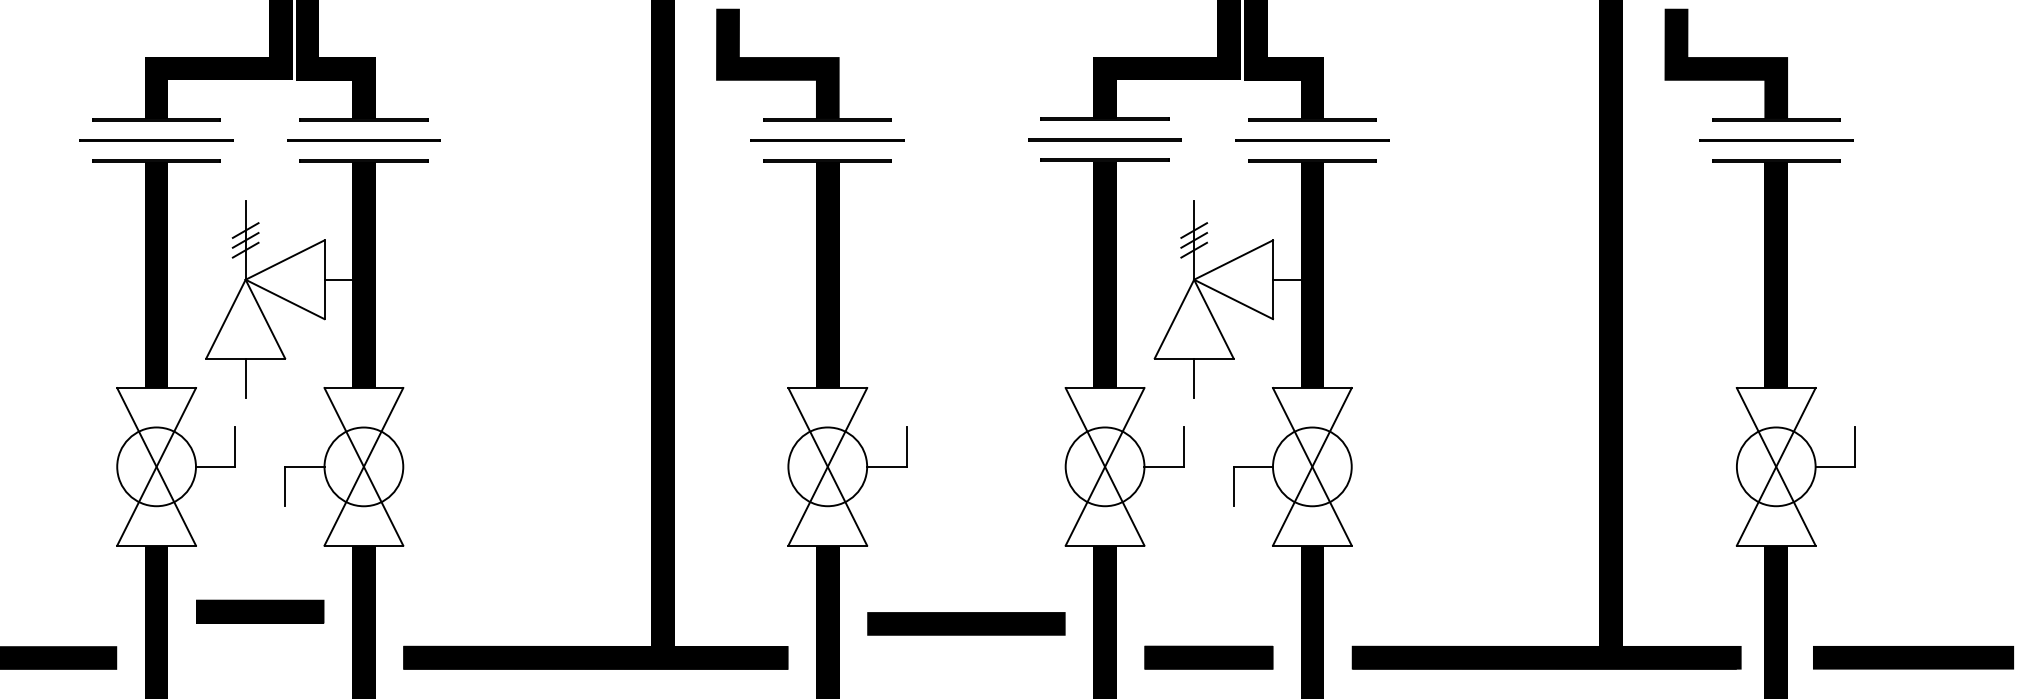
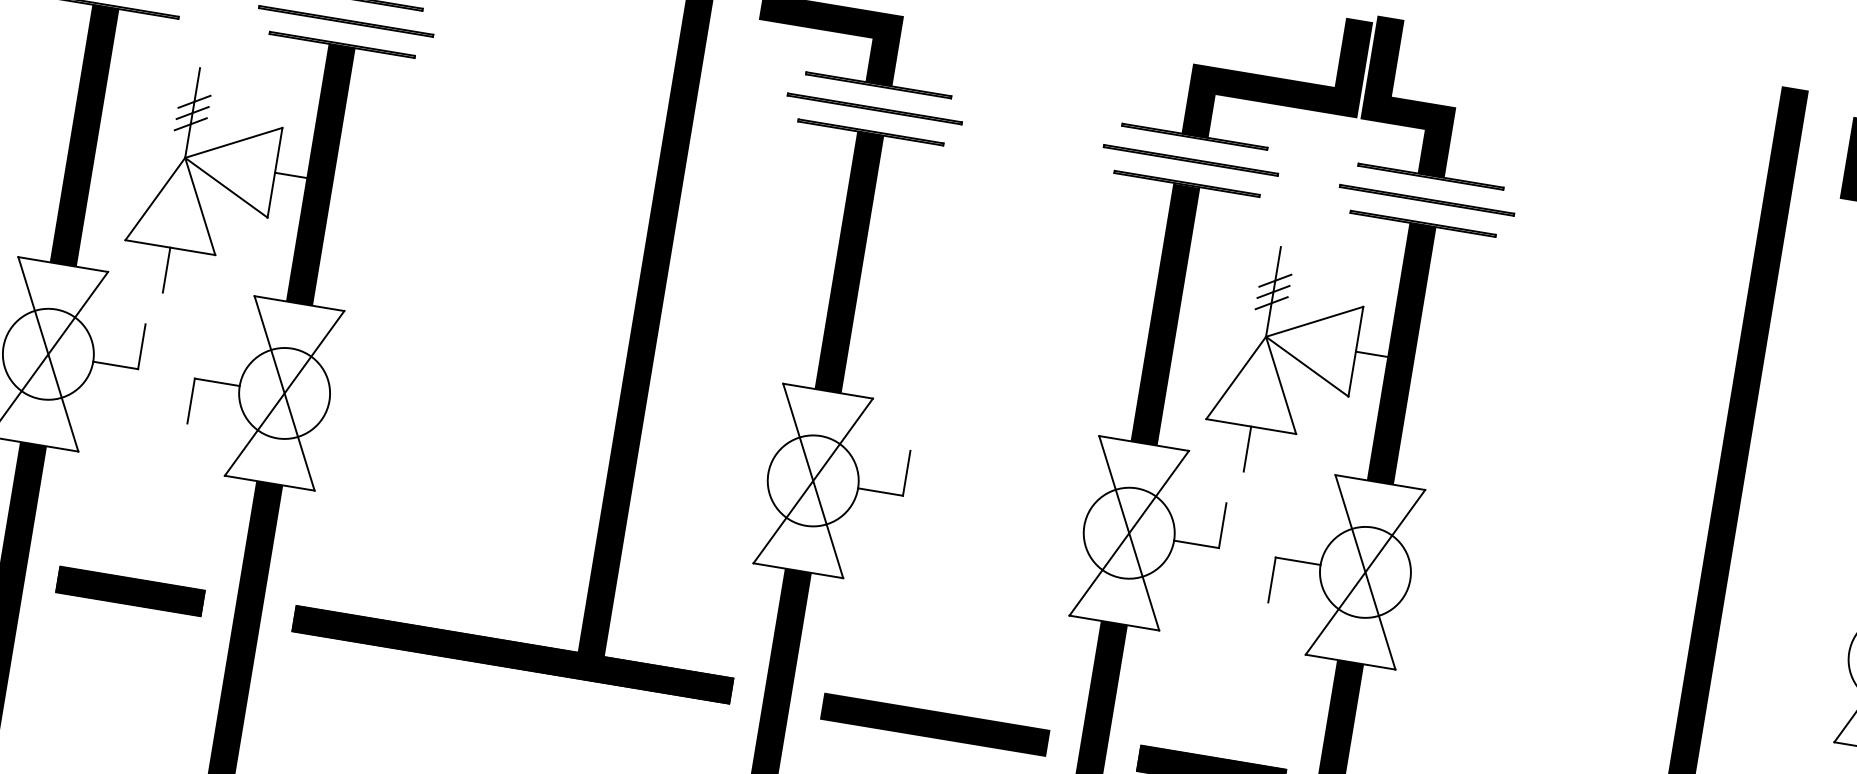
part: (260, 611) -> (130, 591), moved
line: (966, 623) -> (935, 724), moved

